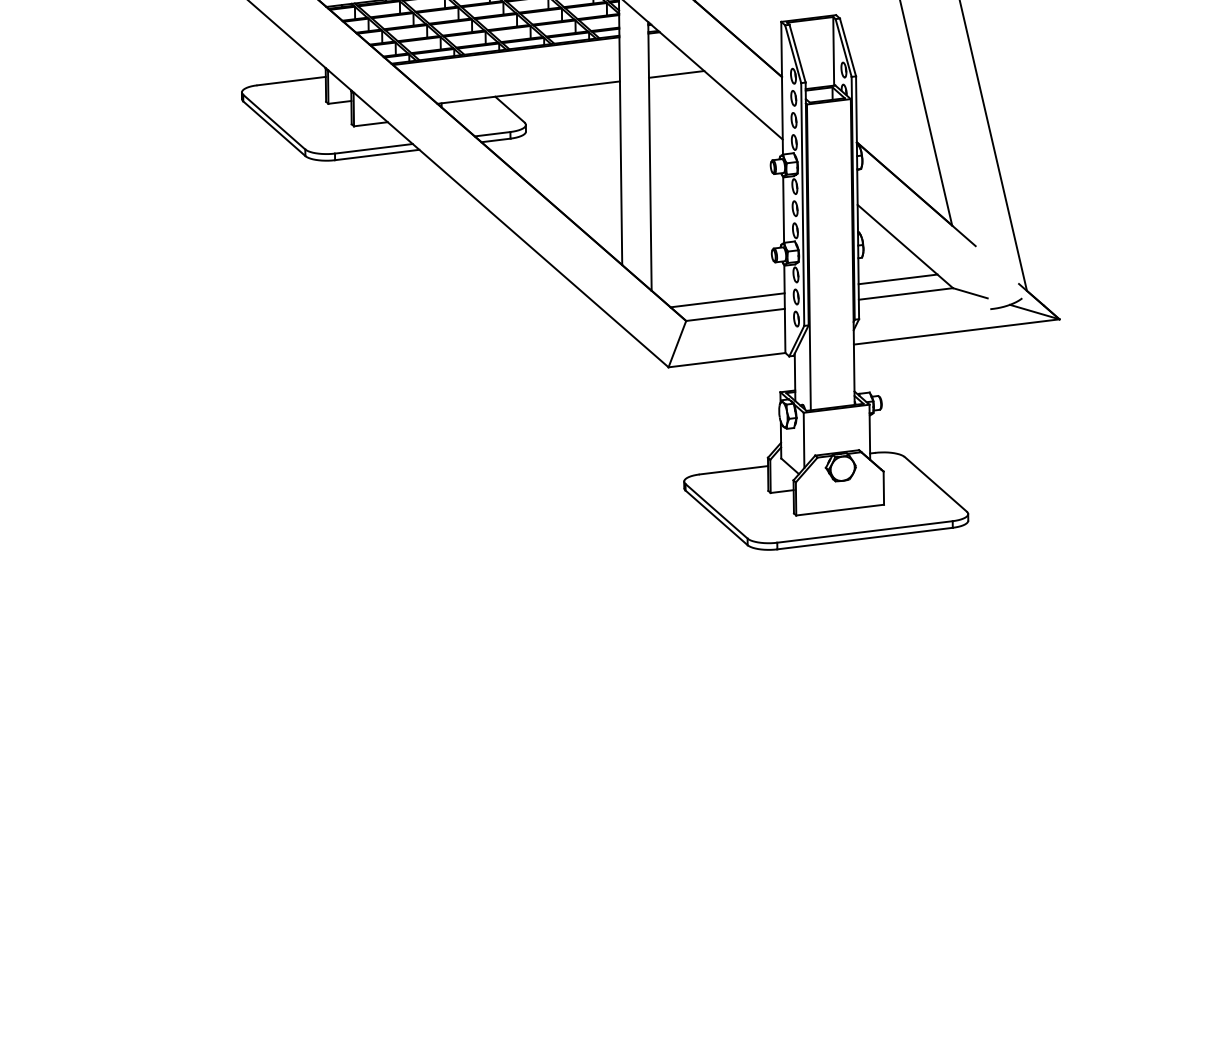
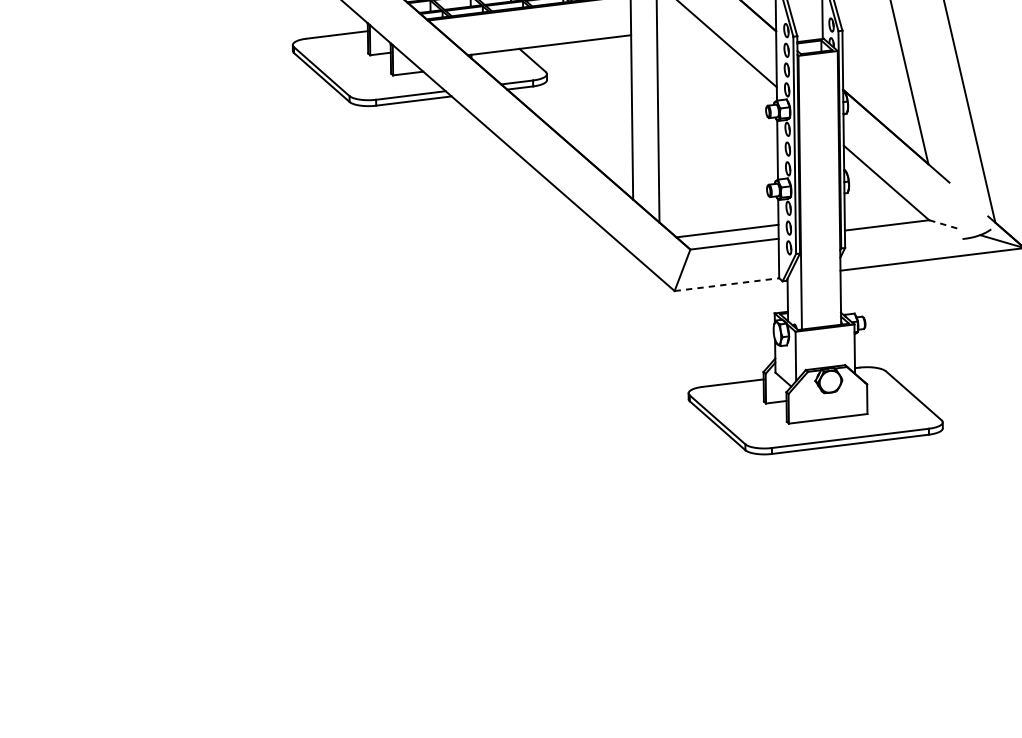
line: (676, 74) -> (681, 29), removed
line: (897, 279) -> (879, 212), removed
line: (970, 293) -> (944, 224), solid -> dashed
line: (727, 360) -> (727, 284), solid -> dashed

